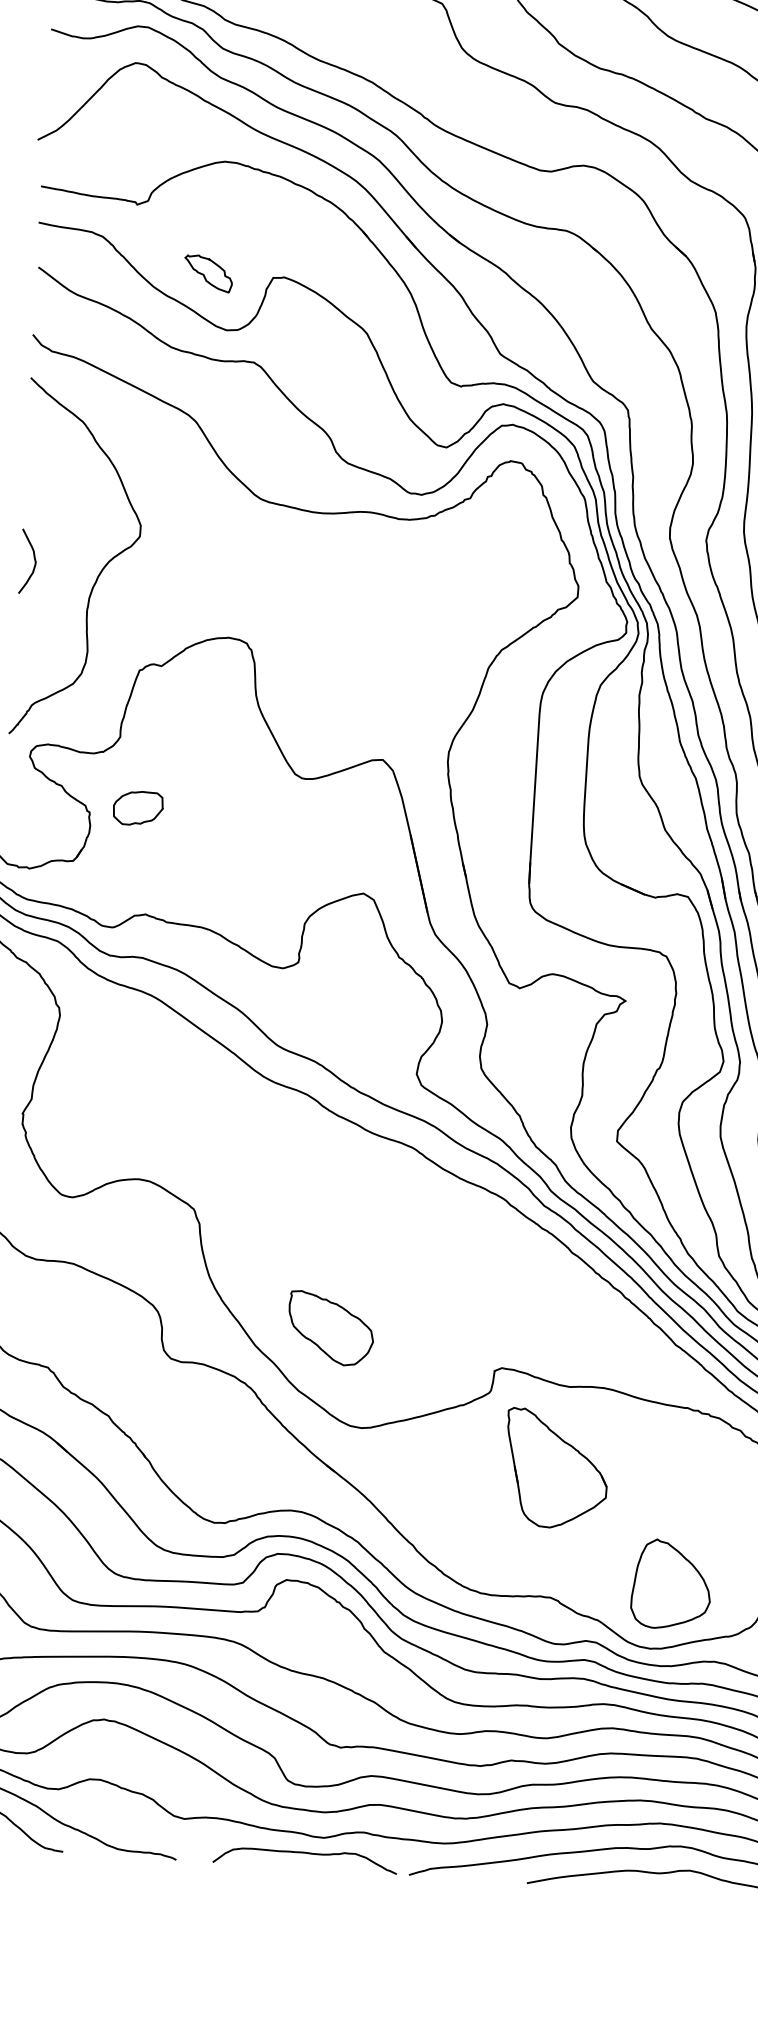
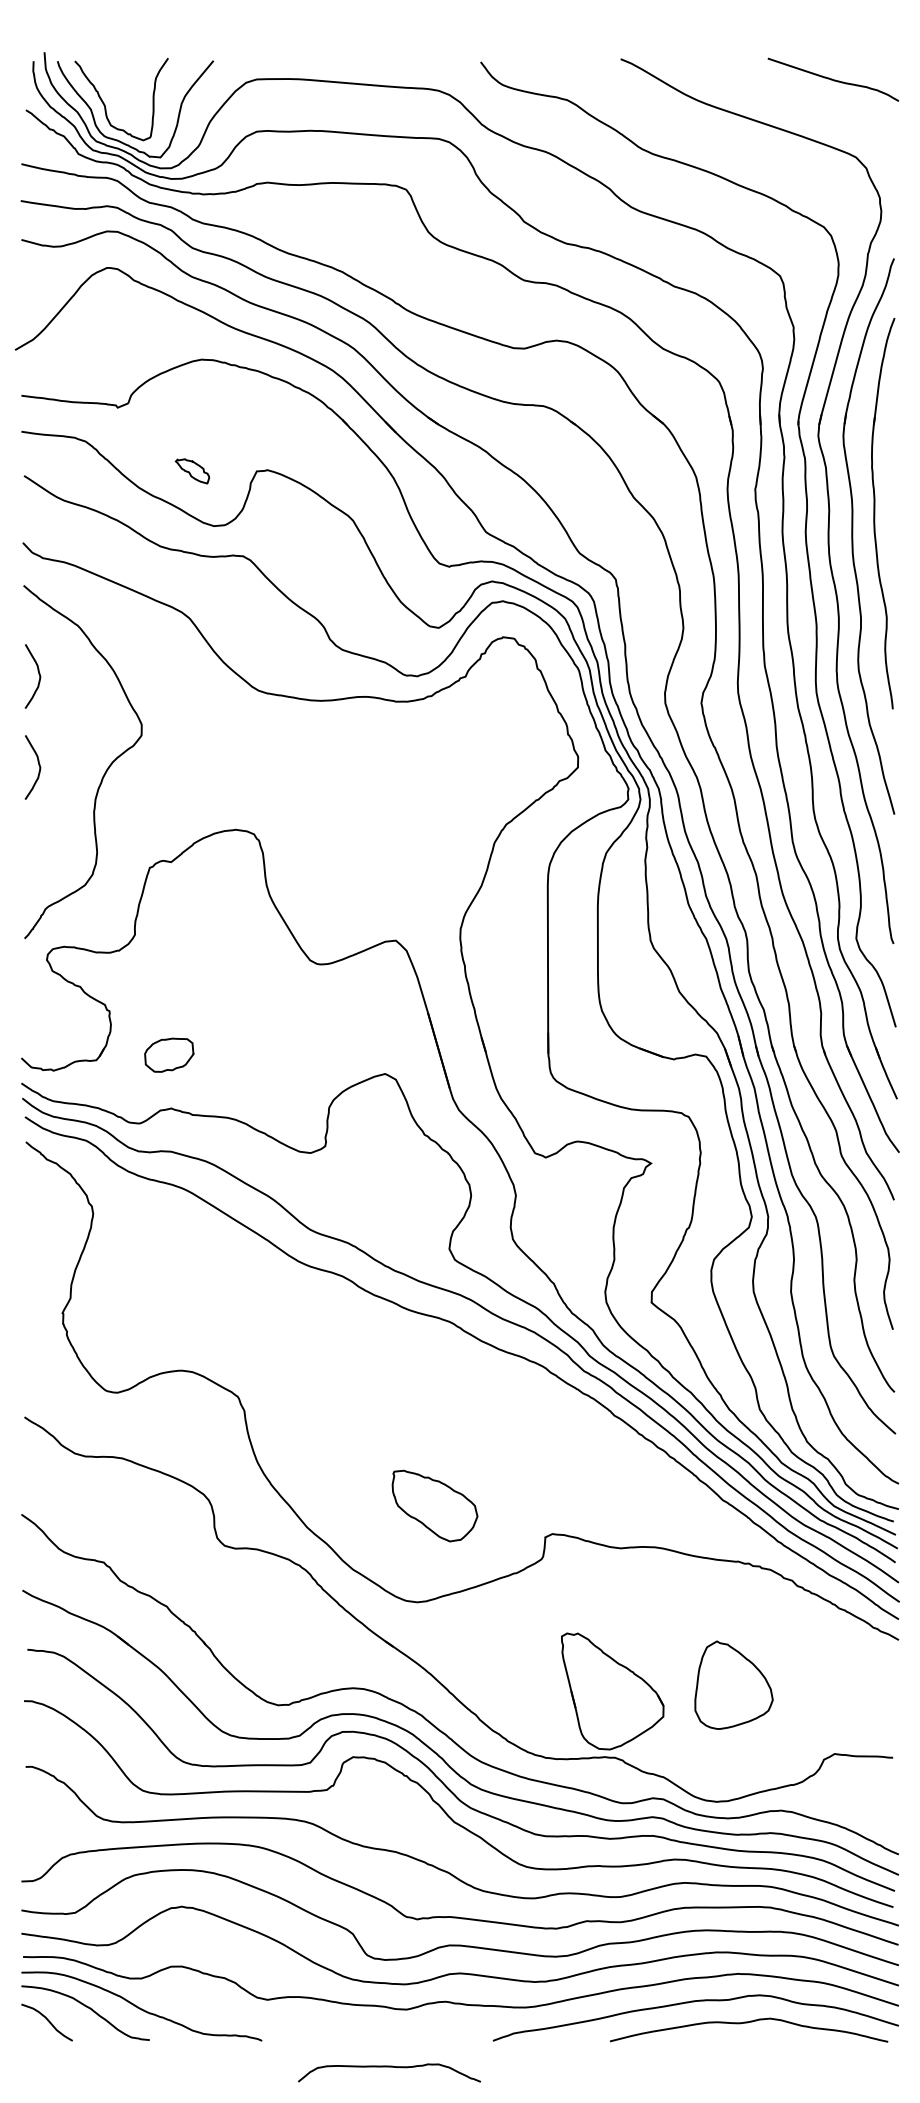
part: (208, 273) -> (192, 471), size x0.7
curve: (40, 468) -> (38, 674), added
part: (138, 807) -> (169, 1054), moved
part: (330, 1328) -> (434, 1505), moved
part: (556, 1469) -> (612, 1691), moved
part: (671, 1583) -> (733, 1684), moved
curve: (305, 1853) -> (389, 2067), moved

